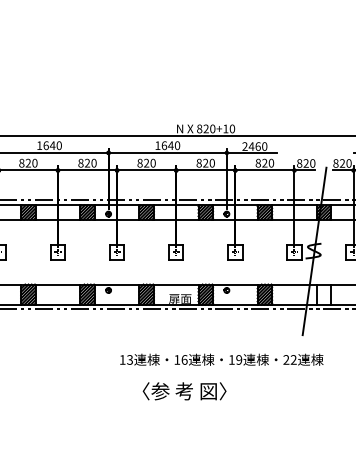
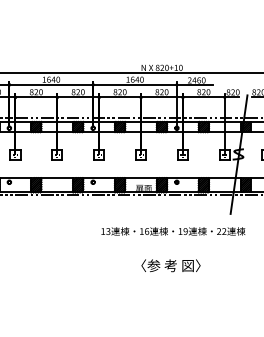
hatch: (323, 294) -> (245, 185), added
text: (183, 390) -> (170, 265), moved

